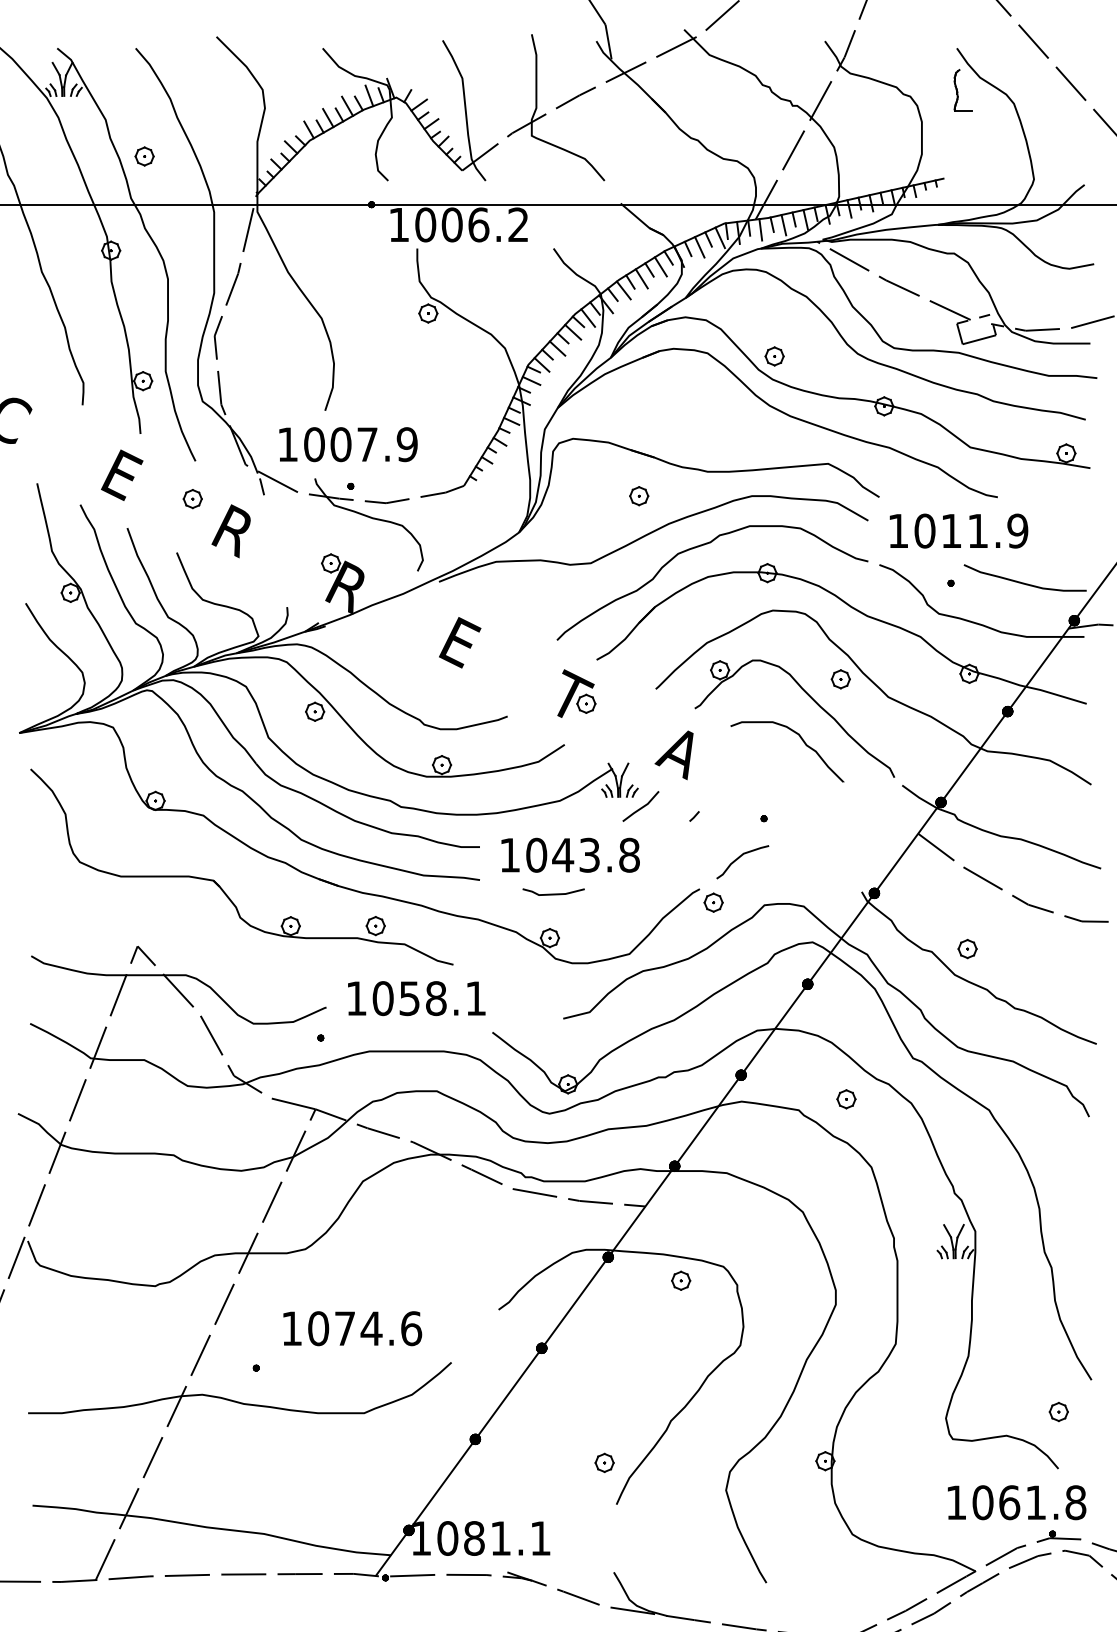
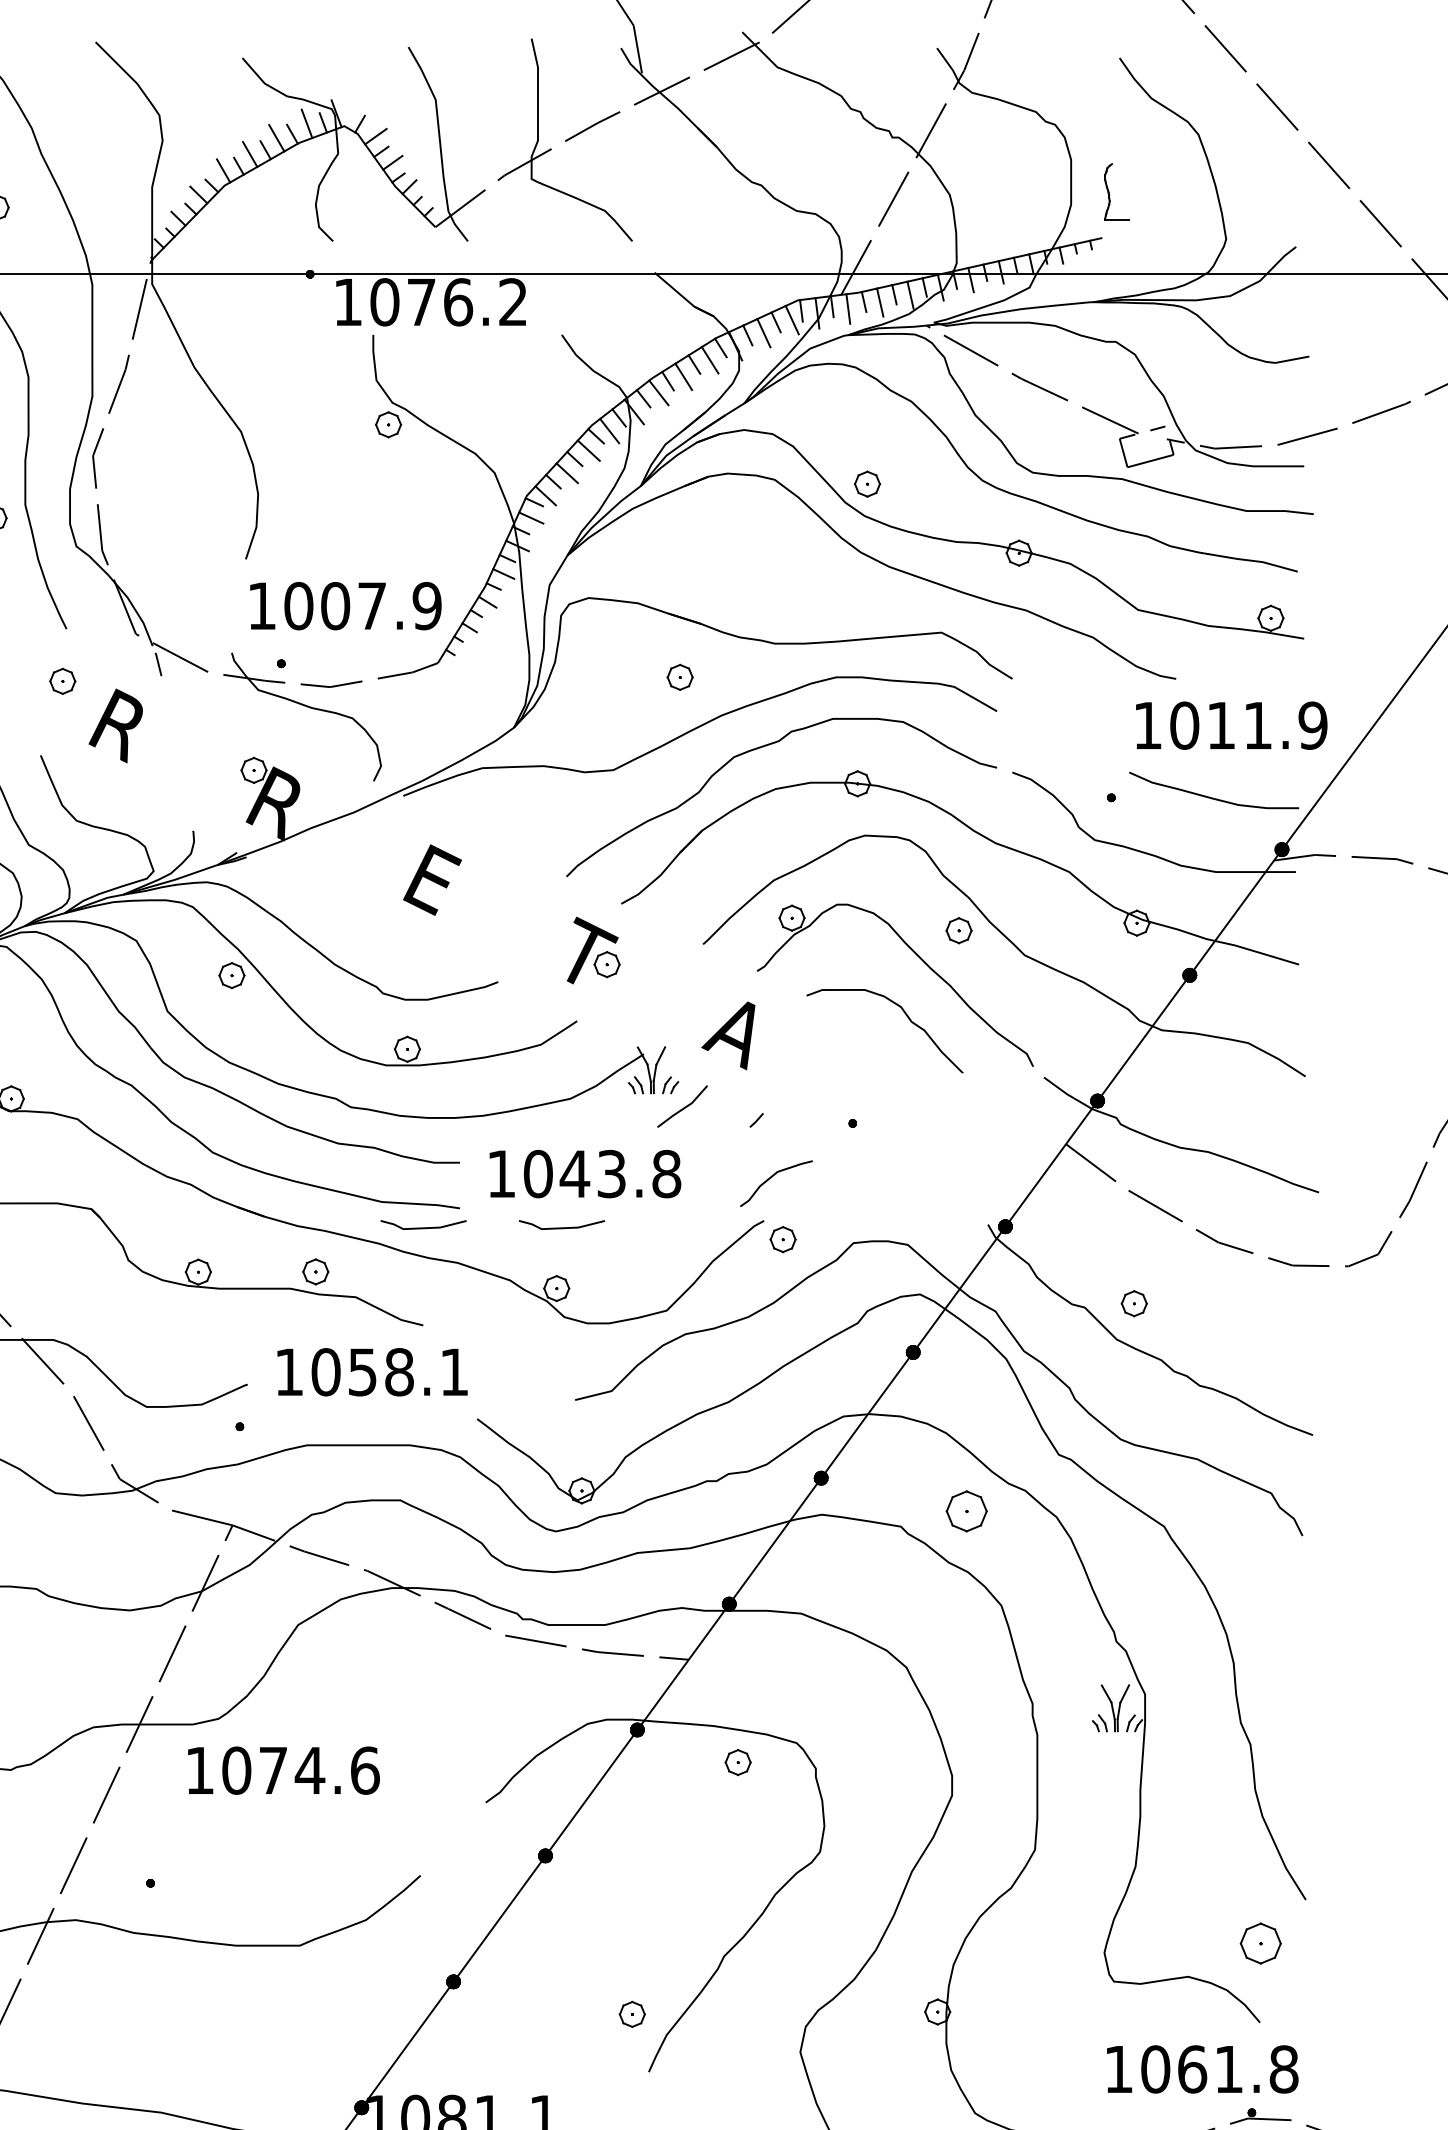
part: (962, 90) -> (1116, 192), moved
text: (451, 224) -> (420, 301), 1006.2 -> 1076.2
text: (348, 444) -> (345, 605), moved
text: (958, 530) -> (1231, 724), moved
curve: (739, 858) -> (771, 1178), moved
curve: (453, 893) -> (423, 1226), added
part: (846, 1099) -> (966, 1511), size x1.6
text: (352, 1328) -> (283, 1770), moved
part: (1058, 1412) -> (1260, 1944), size x1.6

